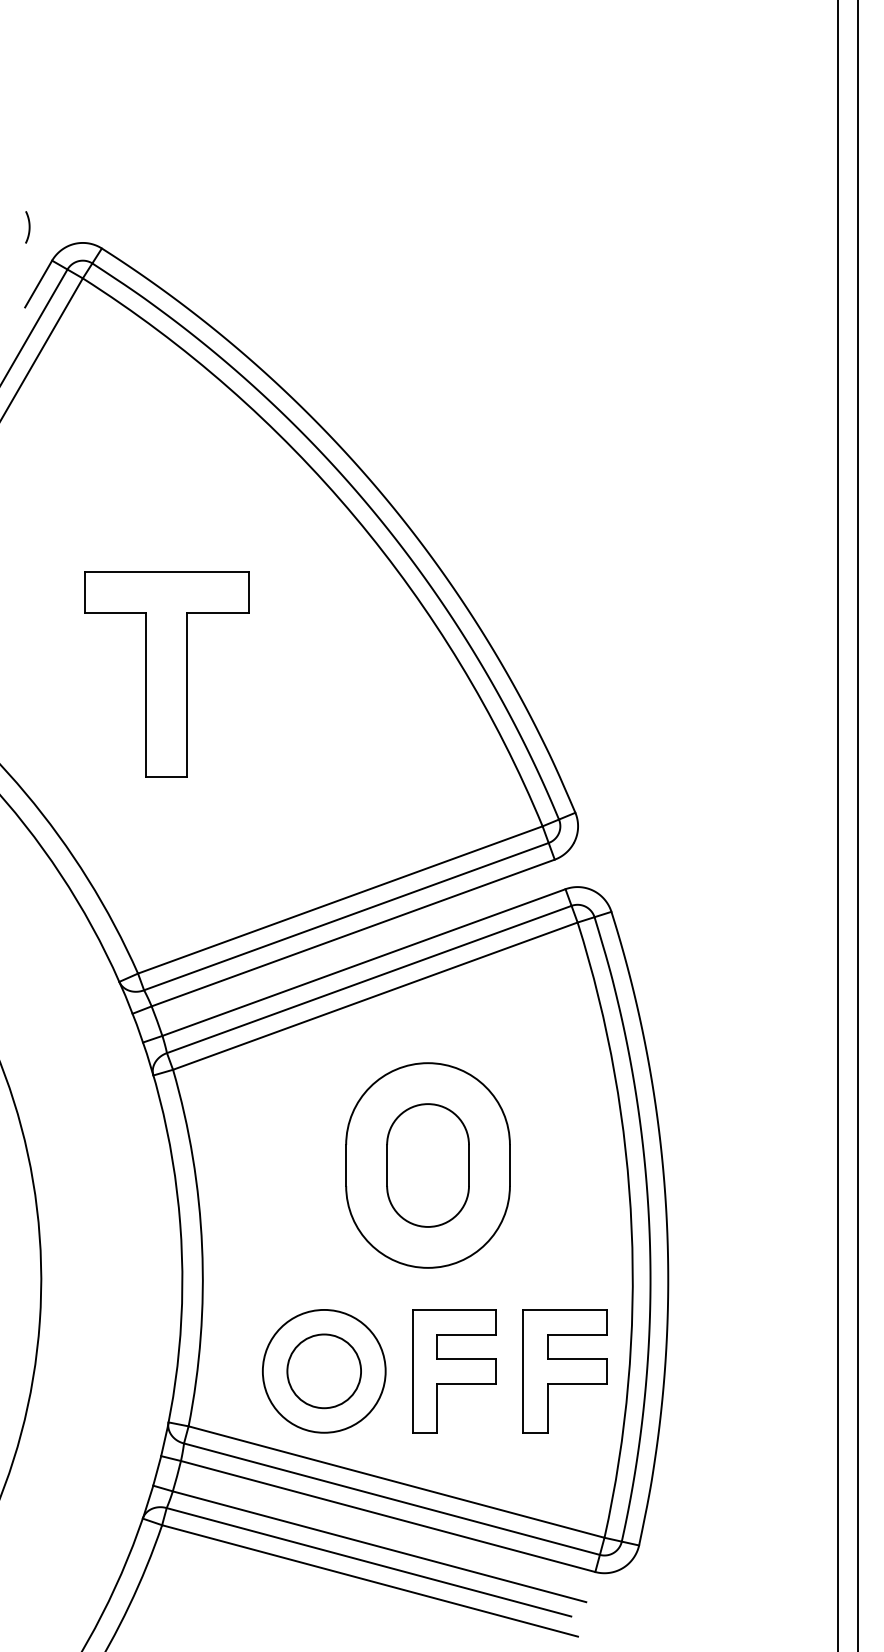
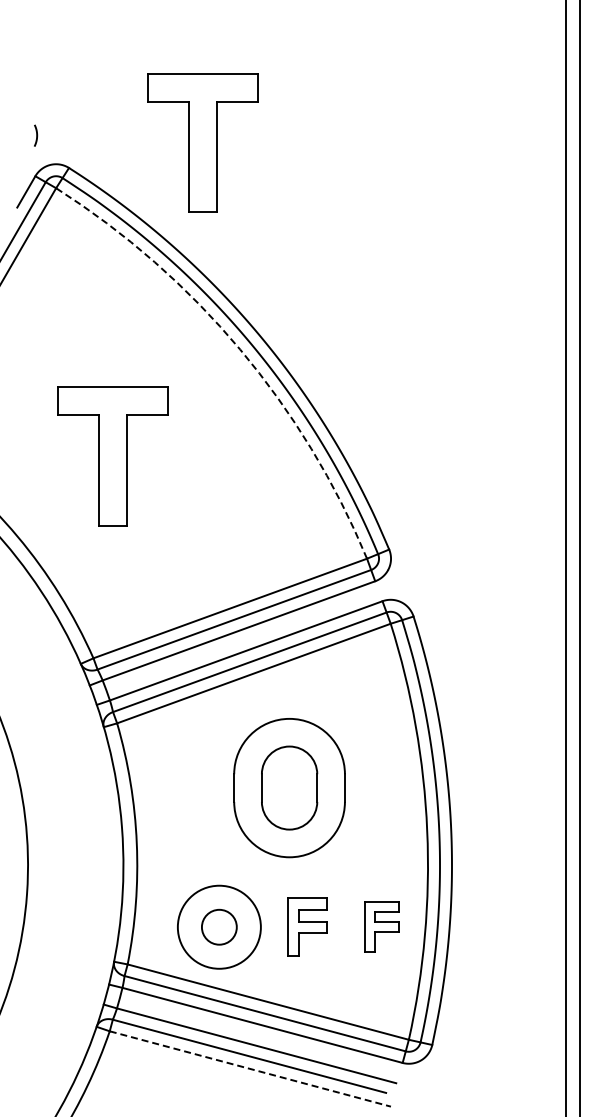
part: (299, 212) -> (202, 143), added
curve: (28, 227) -> (36, 135), moved
arc: (355, 516) -> (240, 349), solid -> dashed
circle: (324, 1371) -> (219, 927), size x0.7
part: (454, 1371) -> (307, 927), size x0.7
part: (564, 1371) -> (381, 927), size x0.6
line: (370, 1580) -> (250, 1068), solid -> dashed

